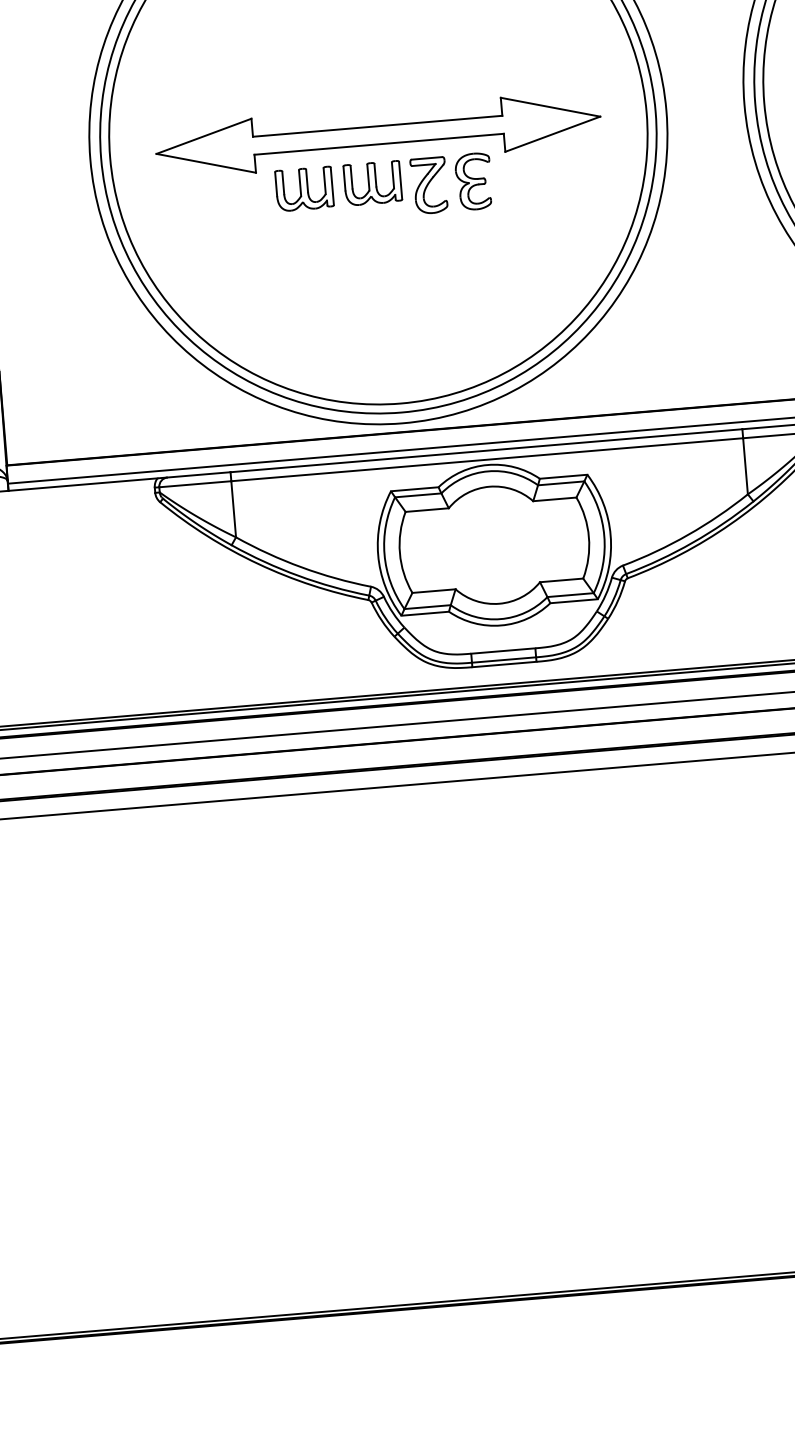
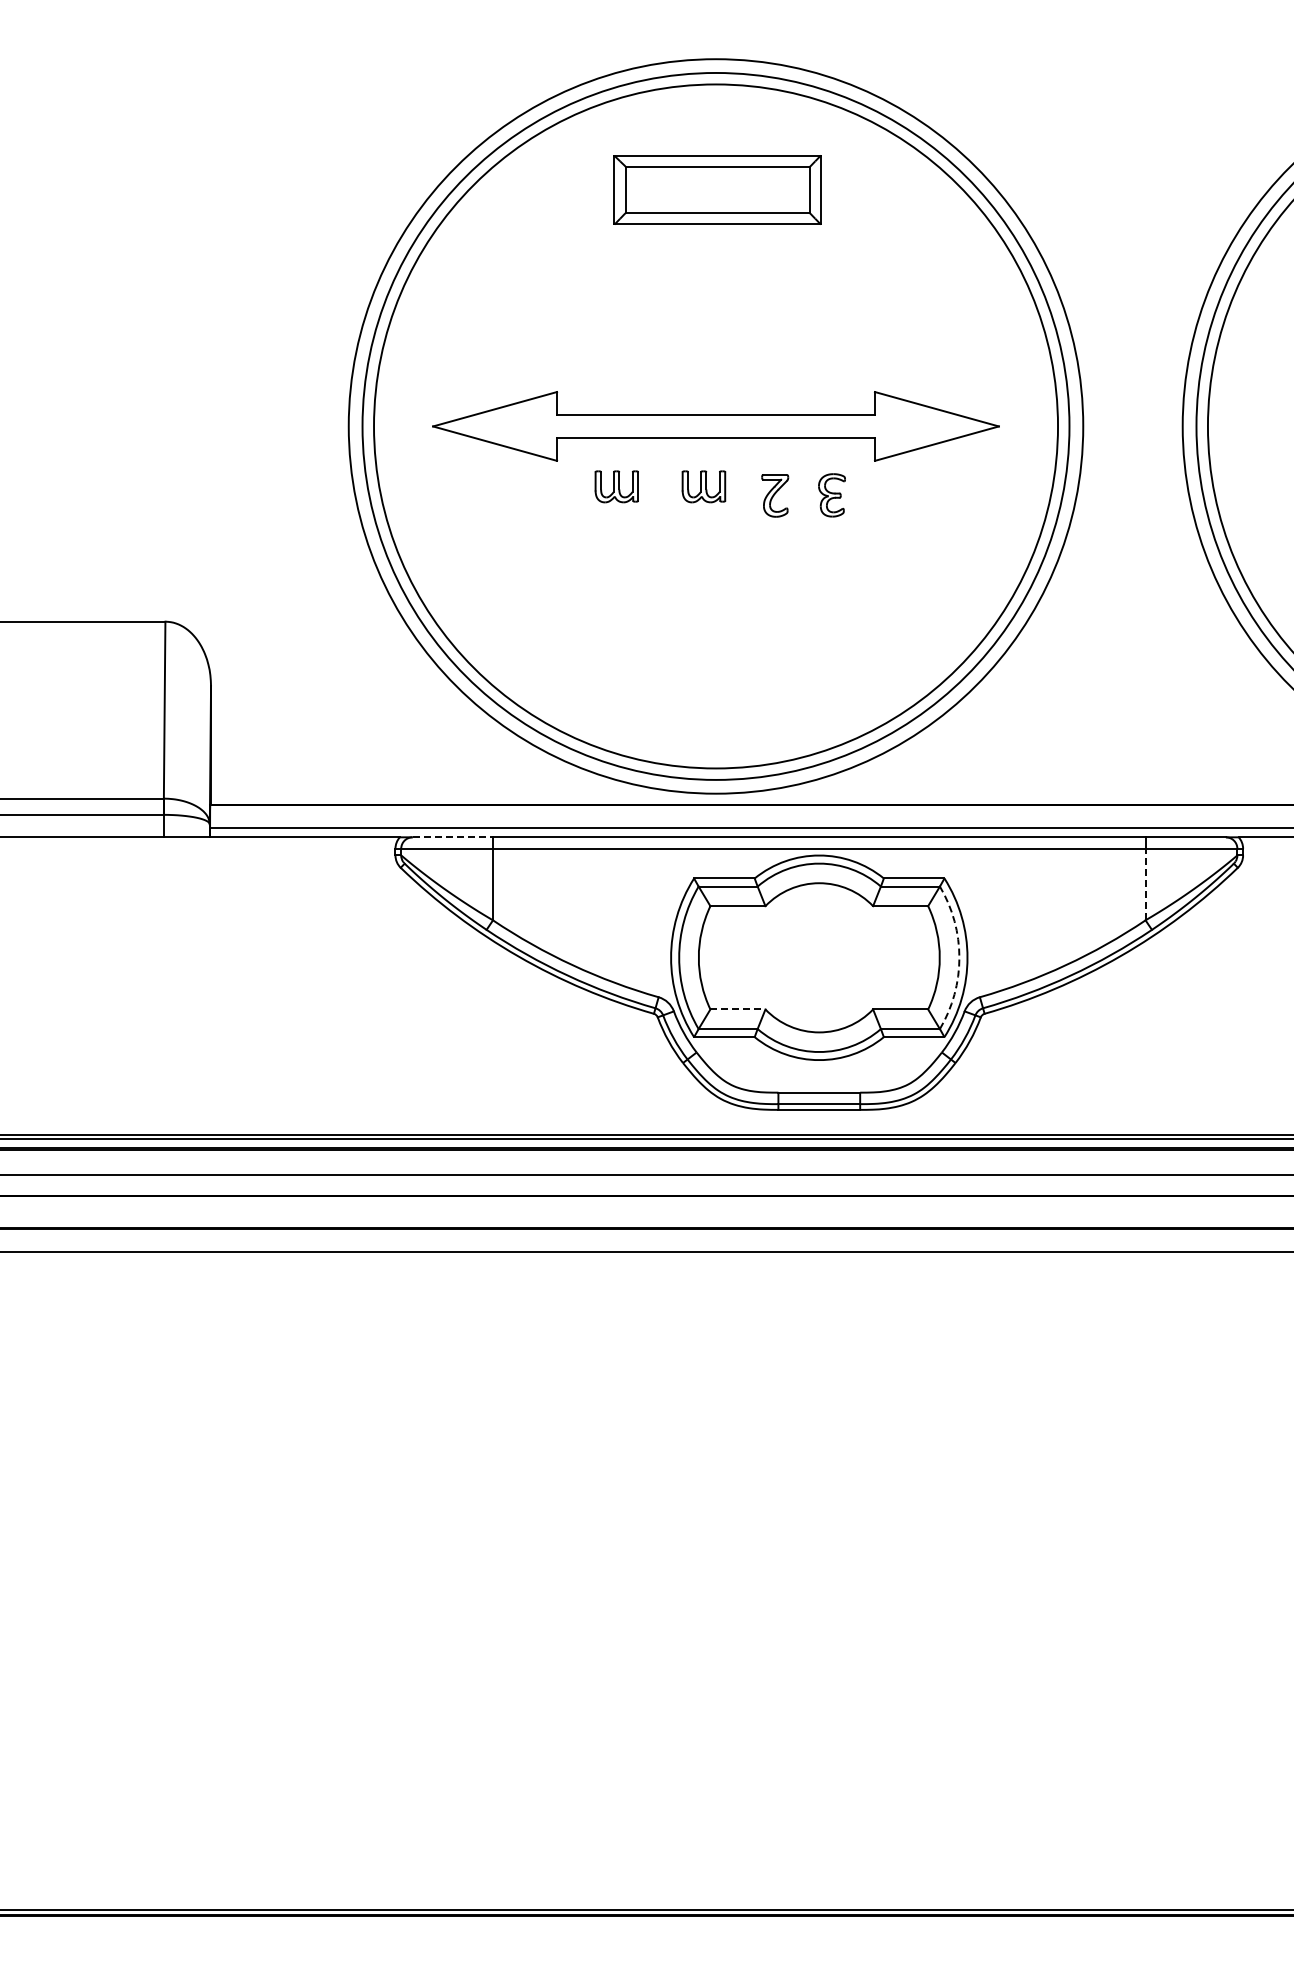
part: (473, 181) -> (831, 495), size x0.6
part: (372, 183) -> (703, 486), size x0.6
part: (428, 185) -> (774, 495), size x0.6
part: (304, 188) -> (616, 486), size x0.6
line: (745, 466) -> (1145, 884), solid -> dashed
line: (199, 474) -> (453, 837), solid -> dashed
arc: (604, 535) -> (959, 957), solid -> dashed
line: (433, 591) -> (737, 1009), solid -> dashed

